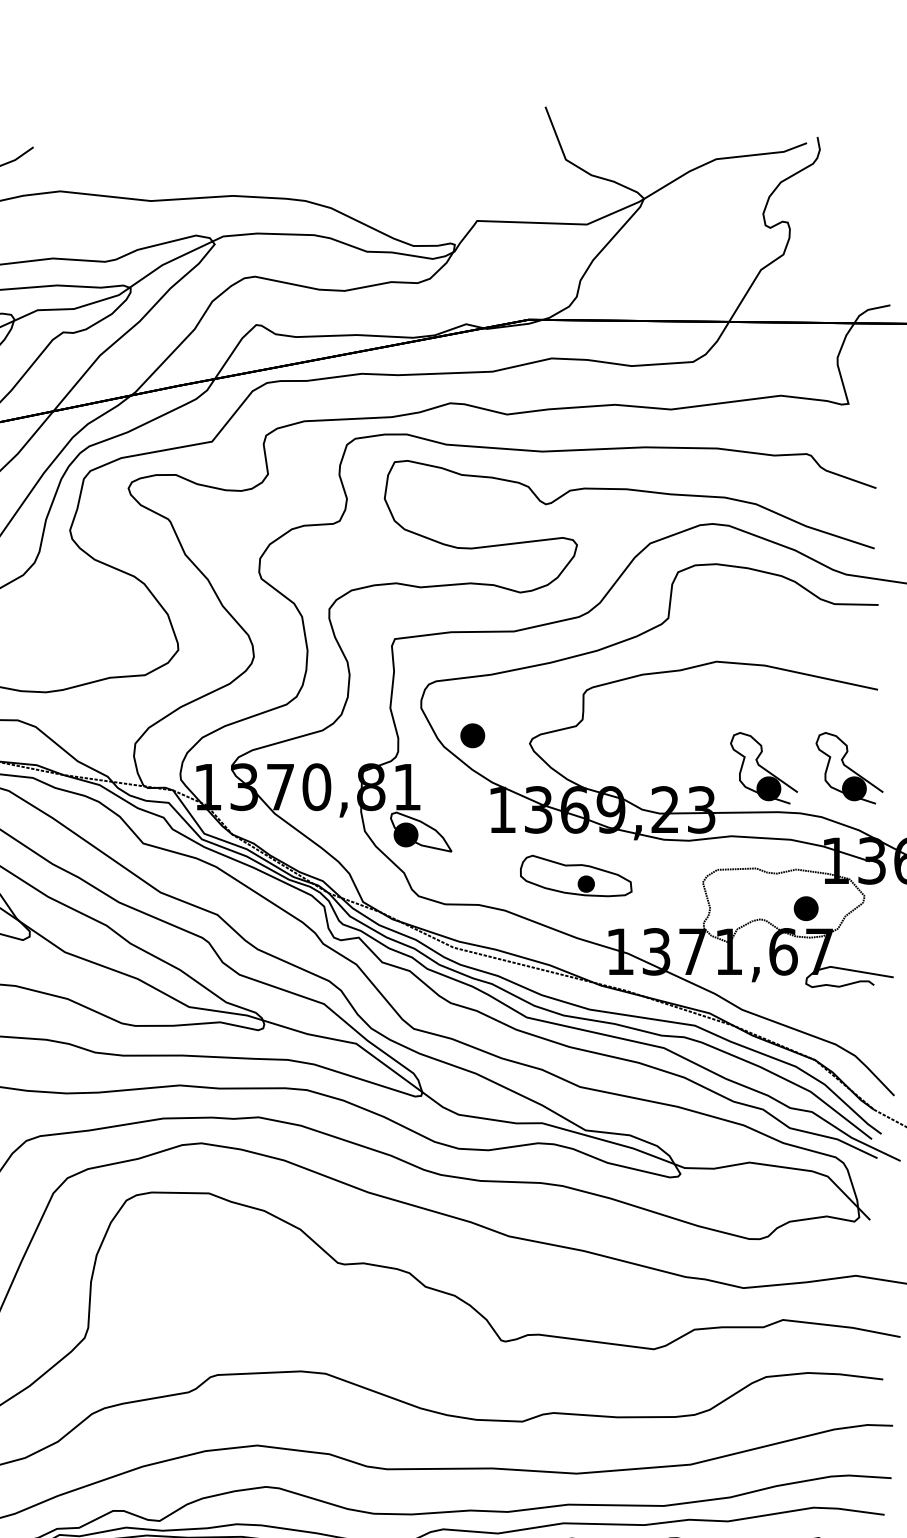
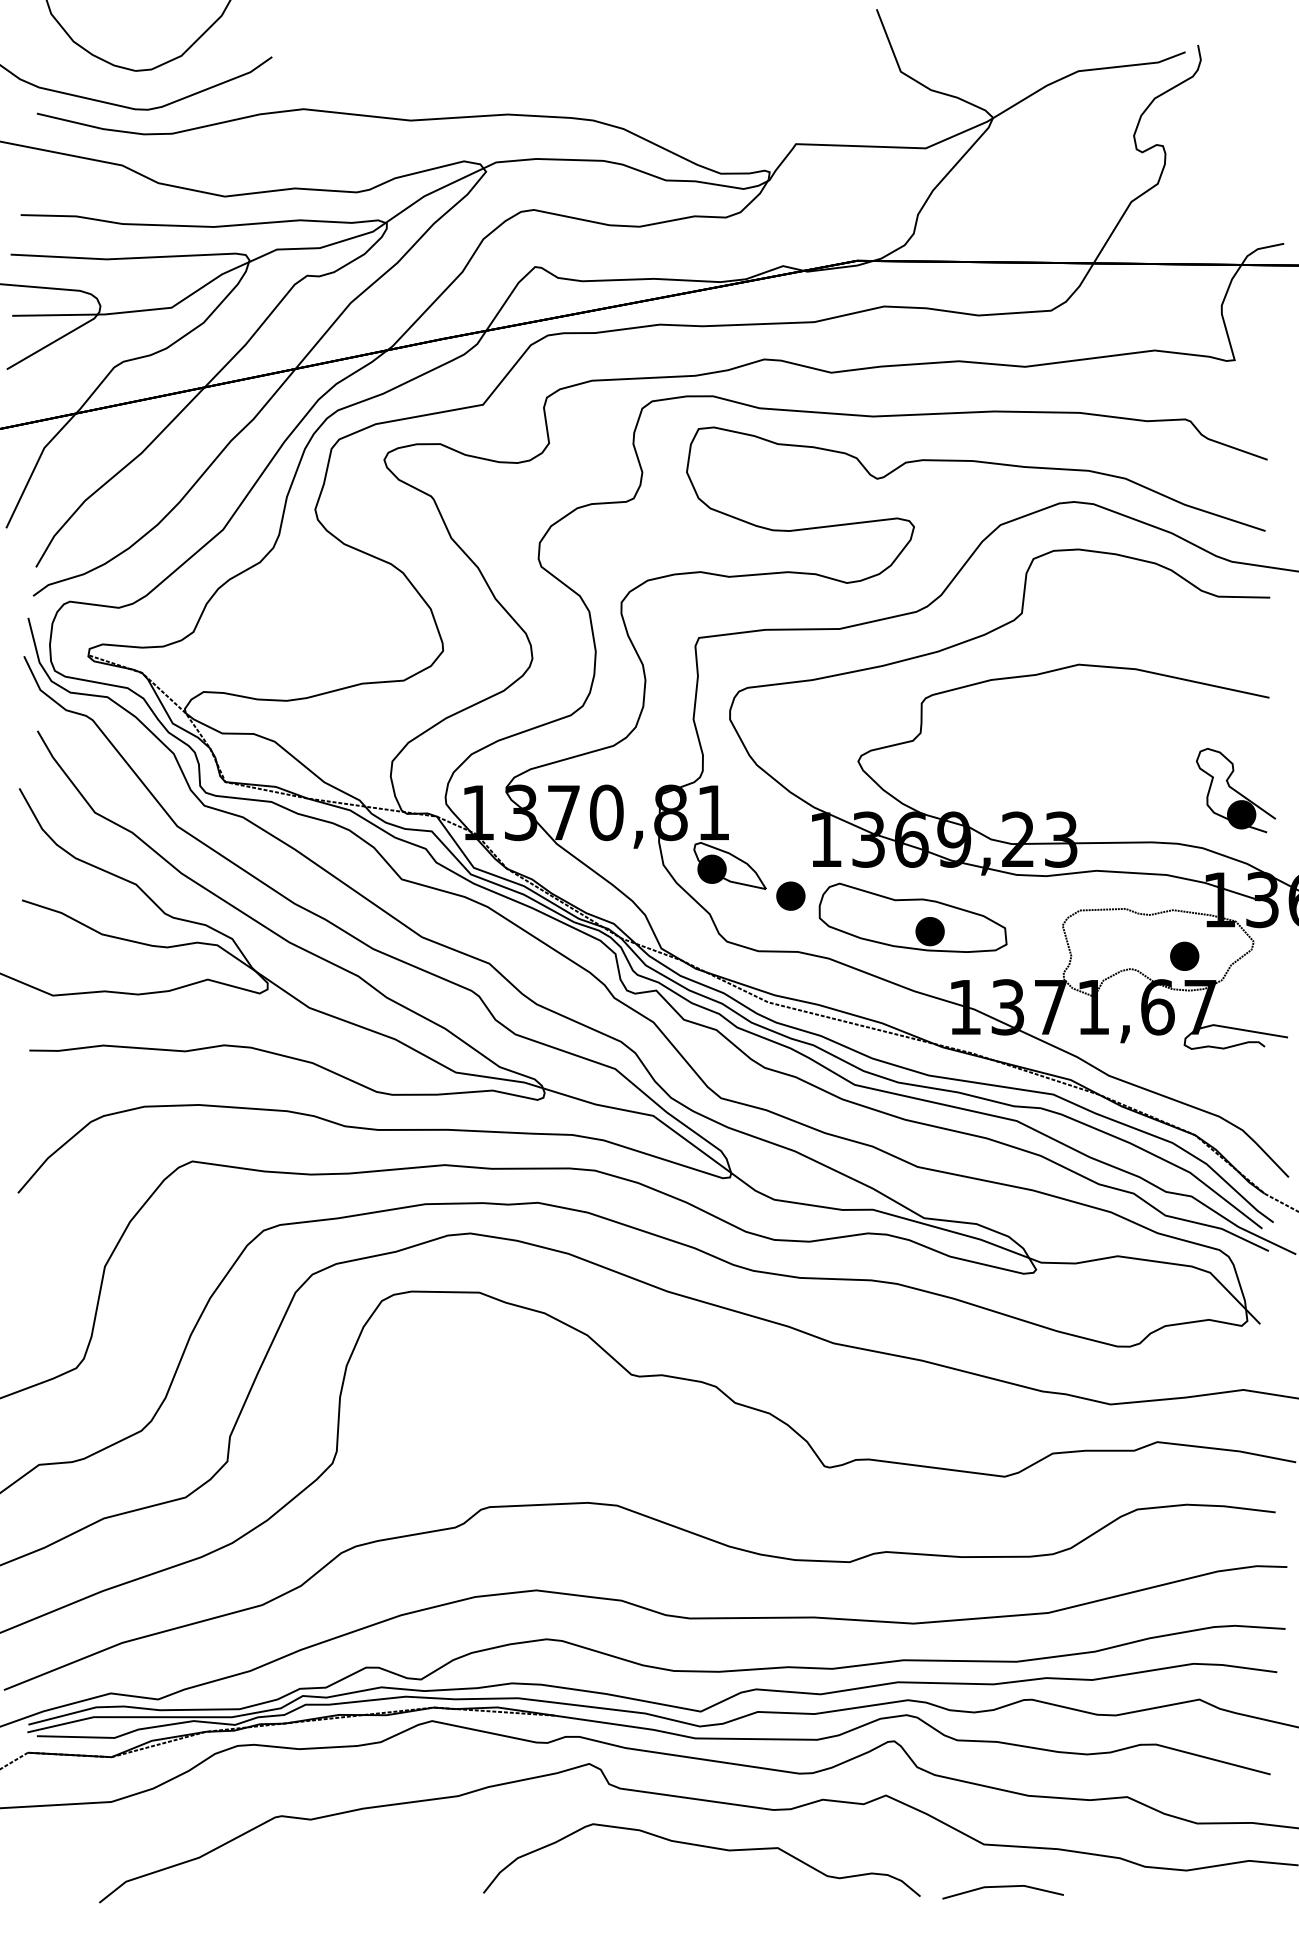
part: (472, 735) -> (790, 895), moved
part: (763, 768) -> (1134, 790), removed
part: (575, 875) -> (912, 917), size x1.43

